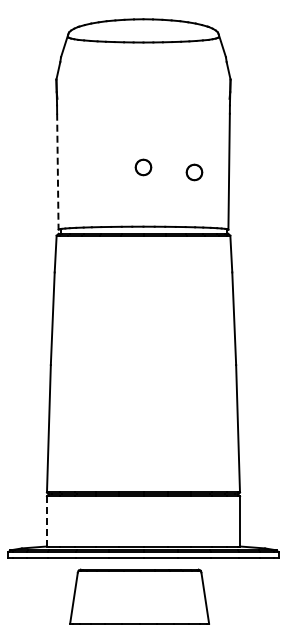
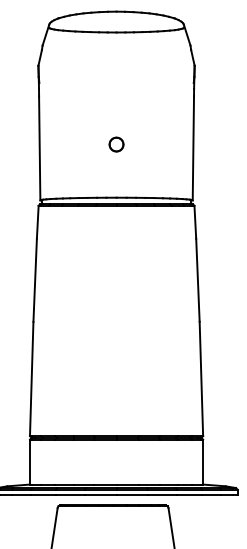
line: (57, 171) -> (39, 148), dashed -> solid
part: (194, 172) -> (162, 149), removed
line: (46, 521) -> (29, 462), dashed -> solid

